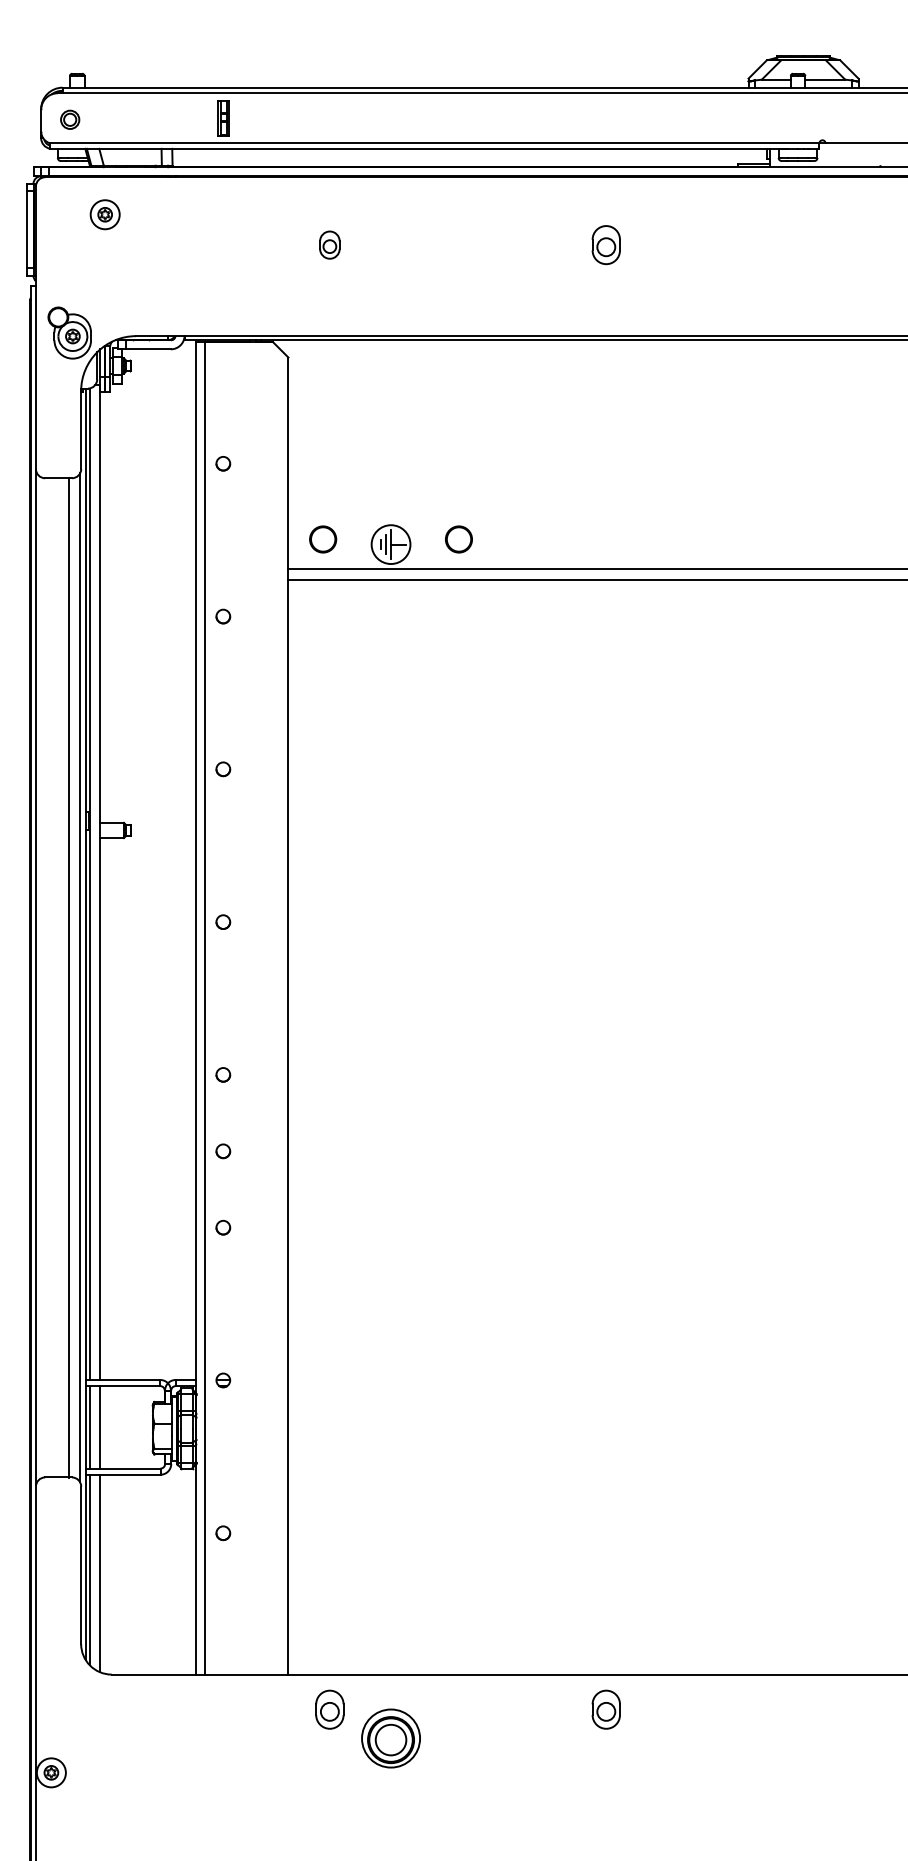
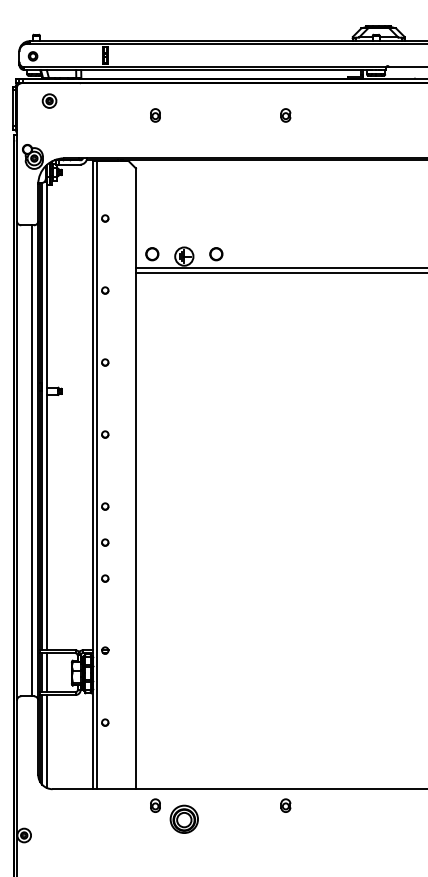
part: (605, 245) -> (285, 115), size x0.71
part: (329, 1709) -> (155, 805), size x0.71
part: (605, 1709) -> (285, 805), size x0.71

